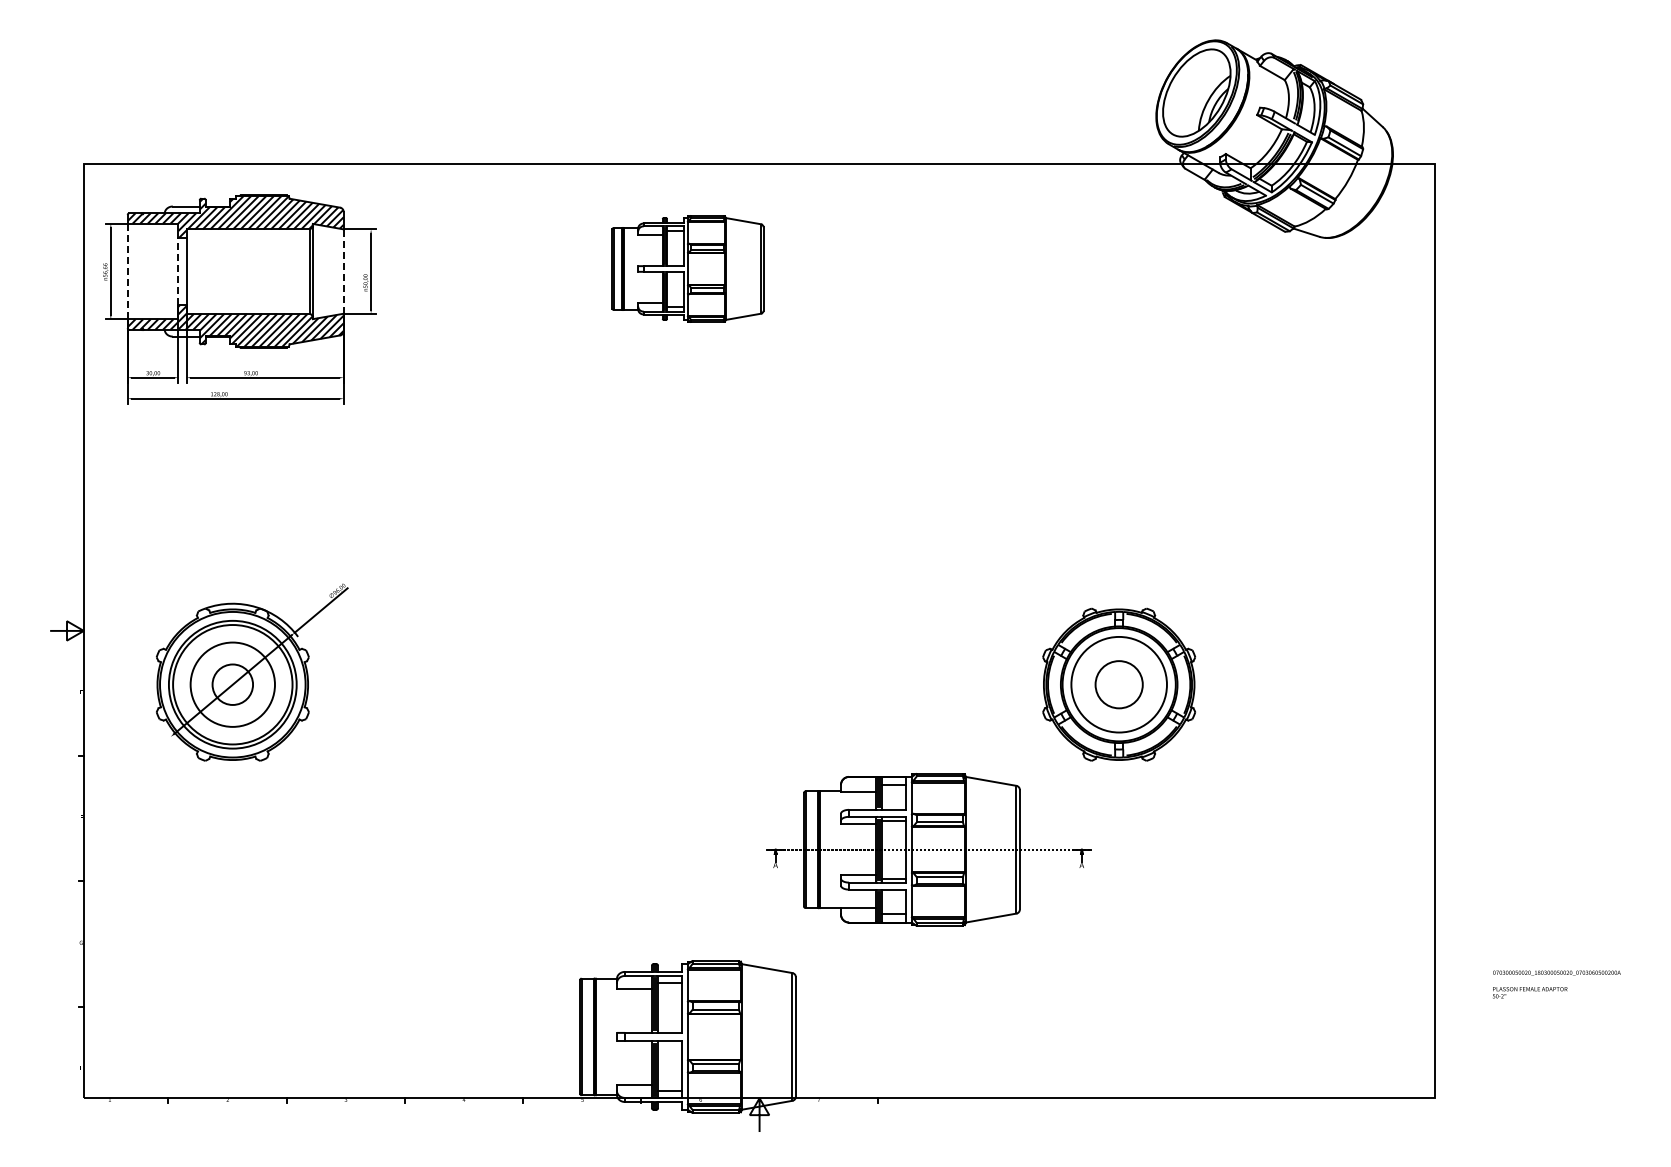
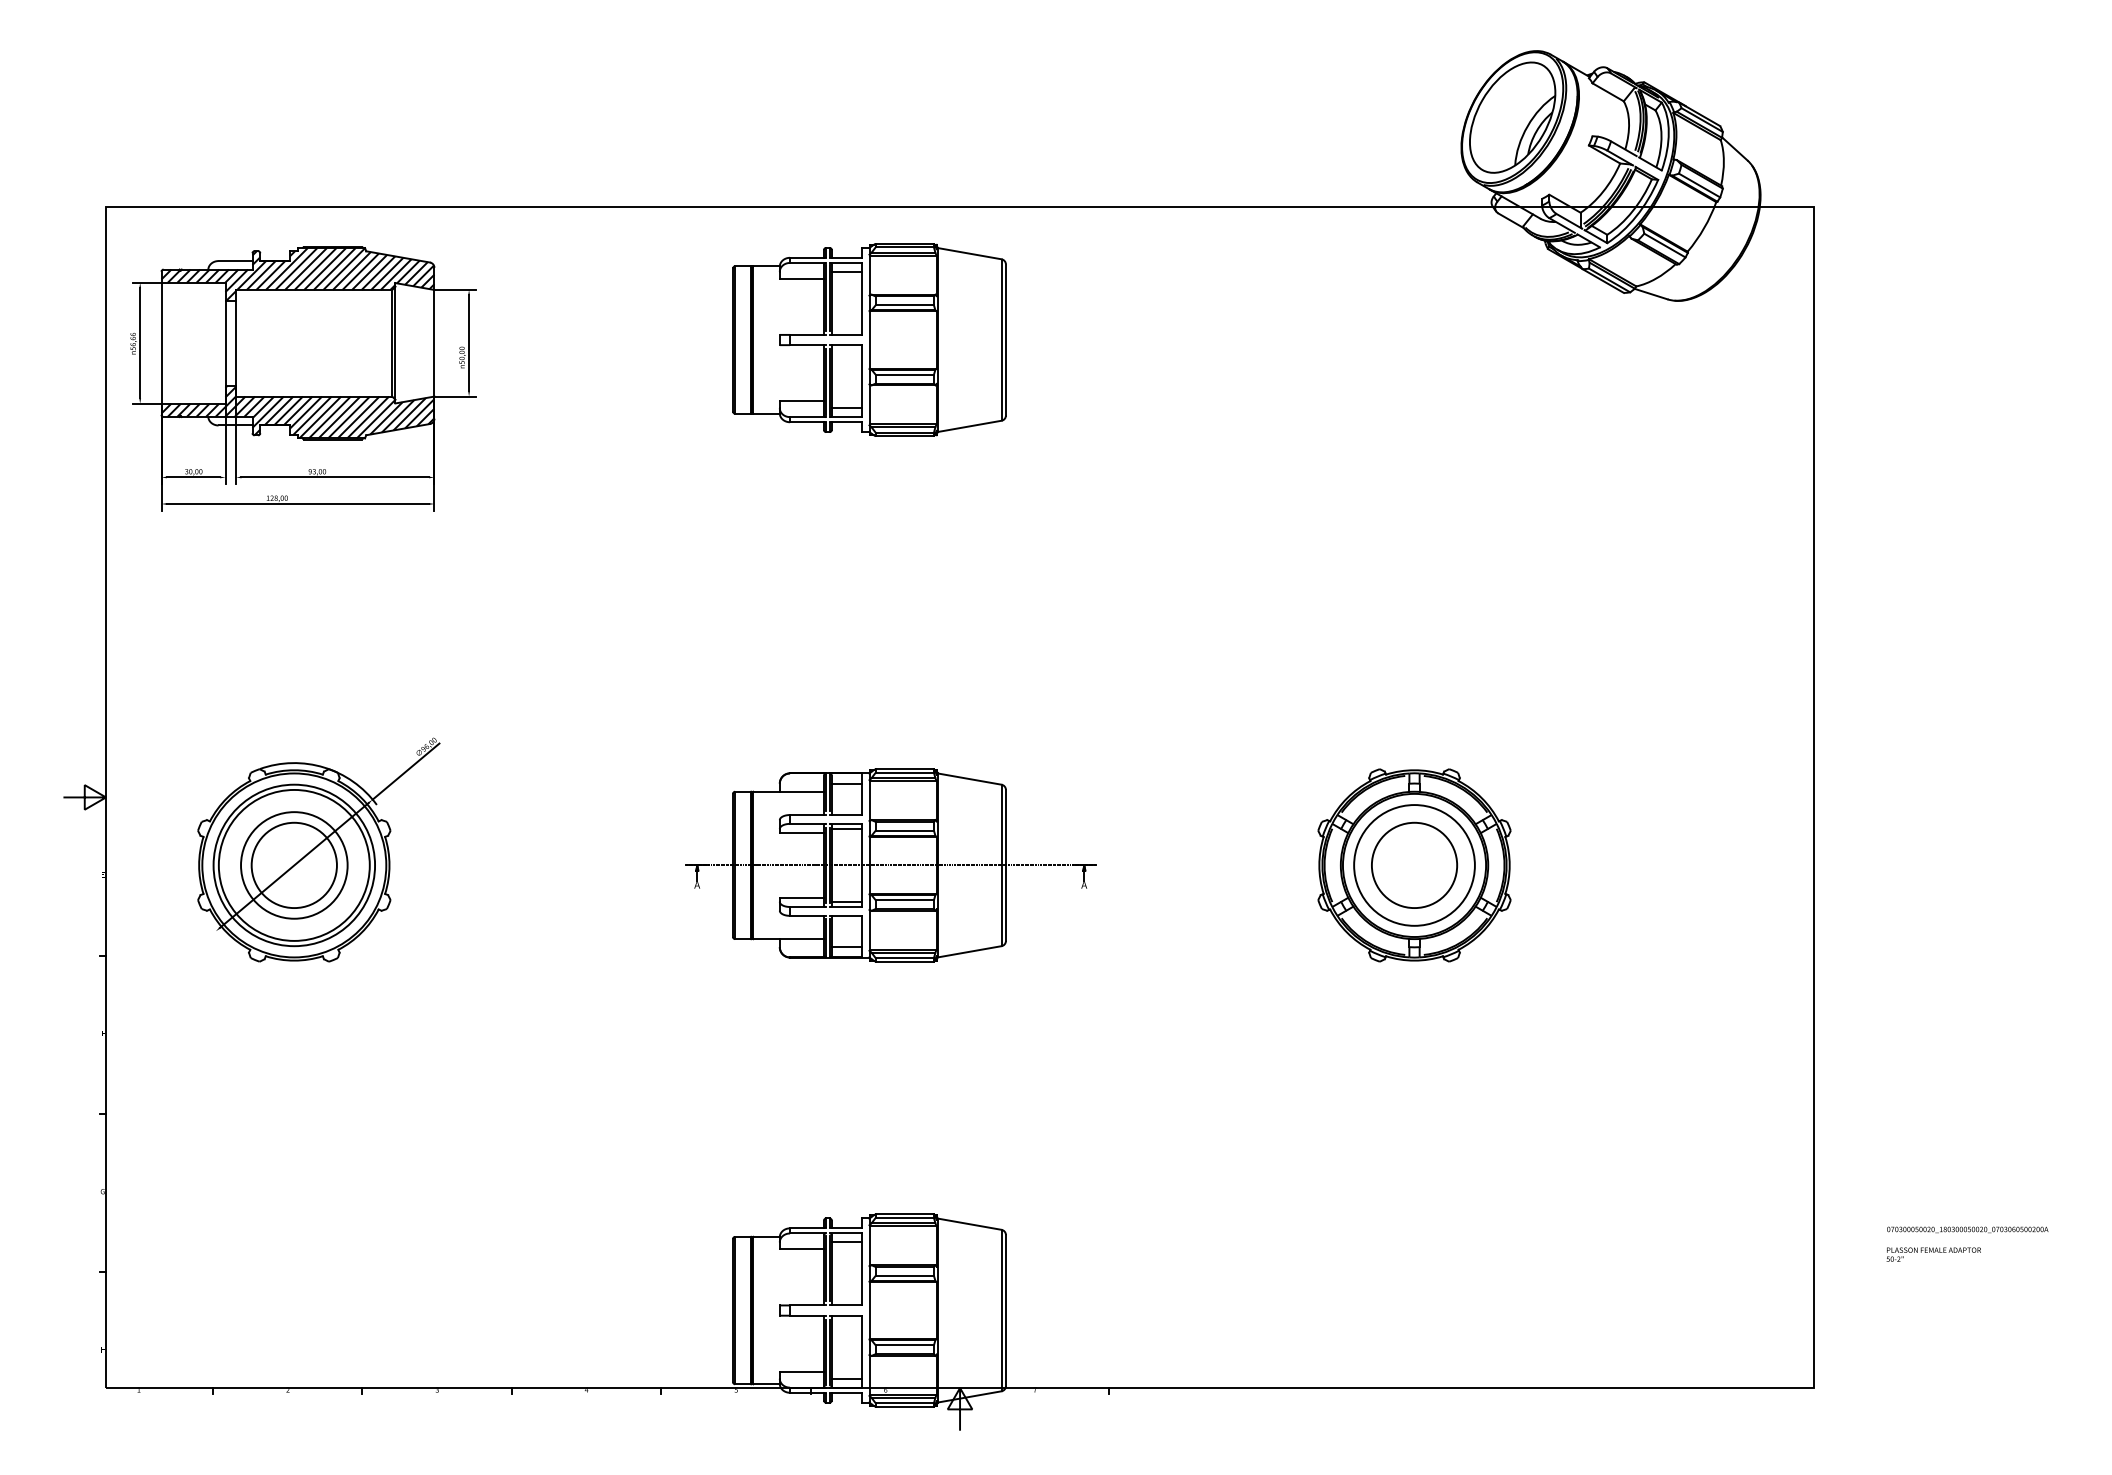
part: (687, 268) -> (868, 339), size x1.43
line: (127, 271) -> (161, 343), dashed -> solid
line: (178, 271) -> (225, 343), dashed -> solid
line: (343, 271) -> (434, 343), dashed -> solid
circle: (232, 684) -> (293, 865), size x1.67
circle: (1118, 684) -> (1413, 865), size x1.43
part: (928, 849) -> (890, 865), moved

